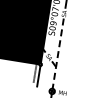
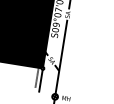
line: (58, 54) -> (61, 57), dashed -> solid

